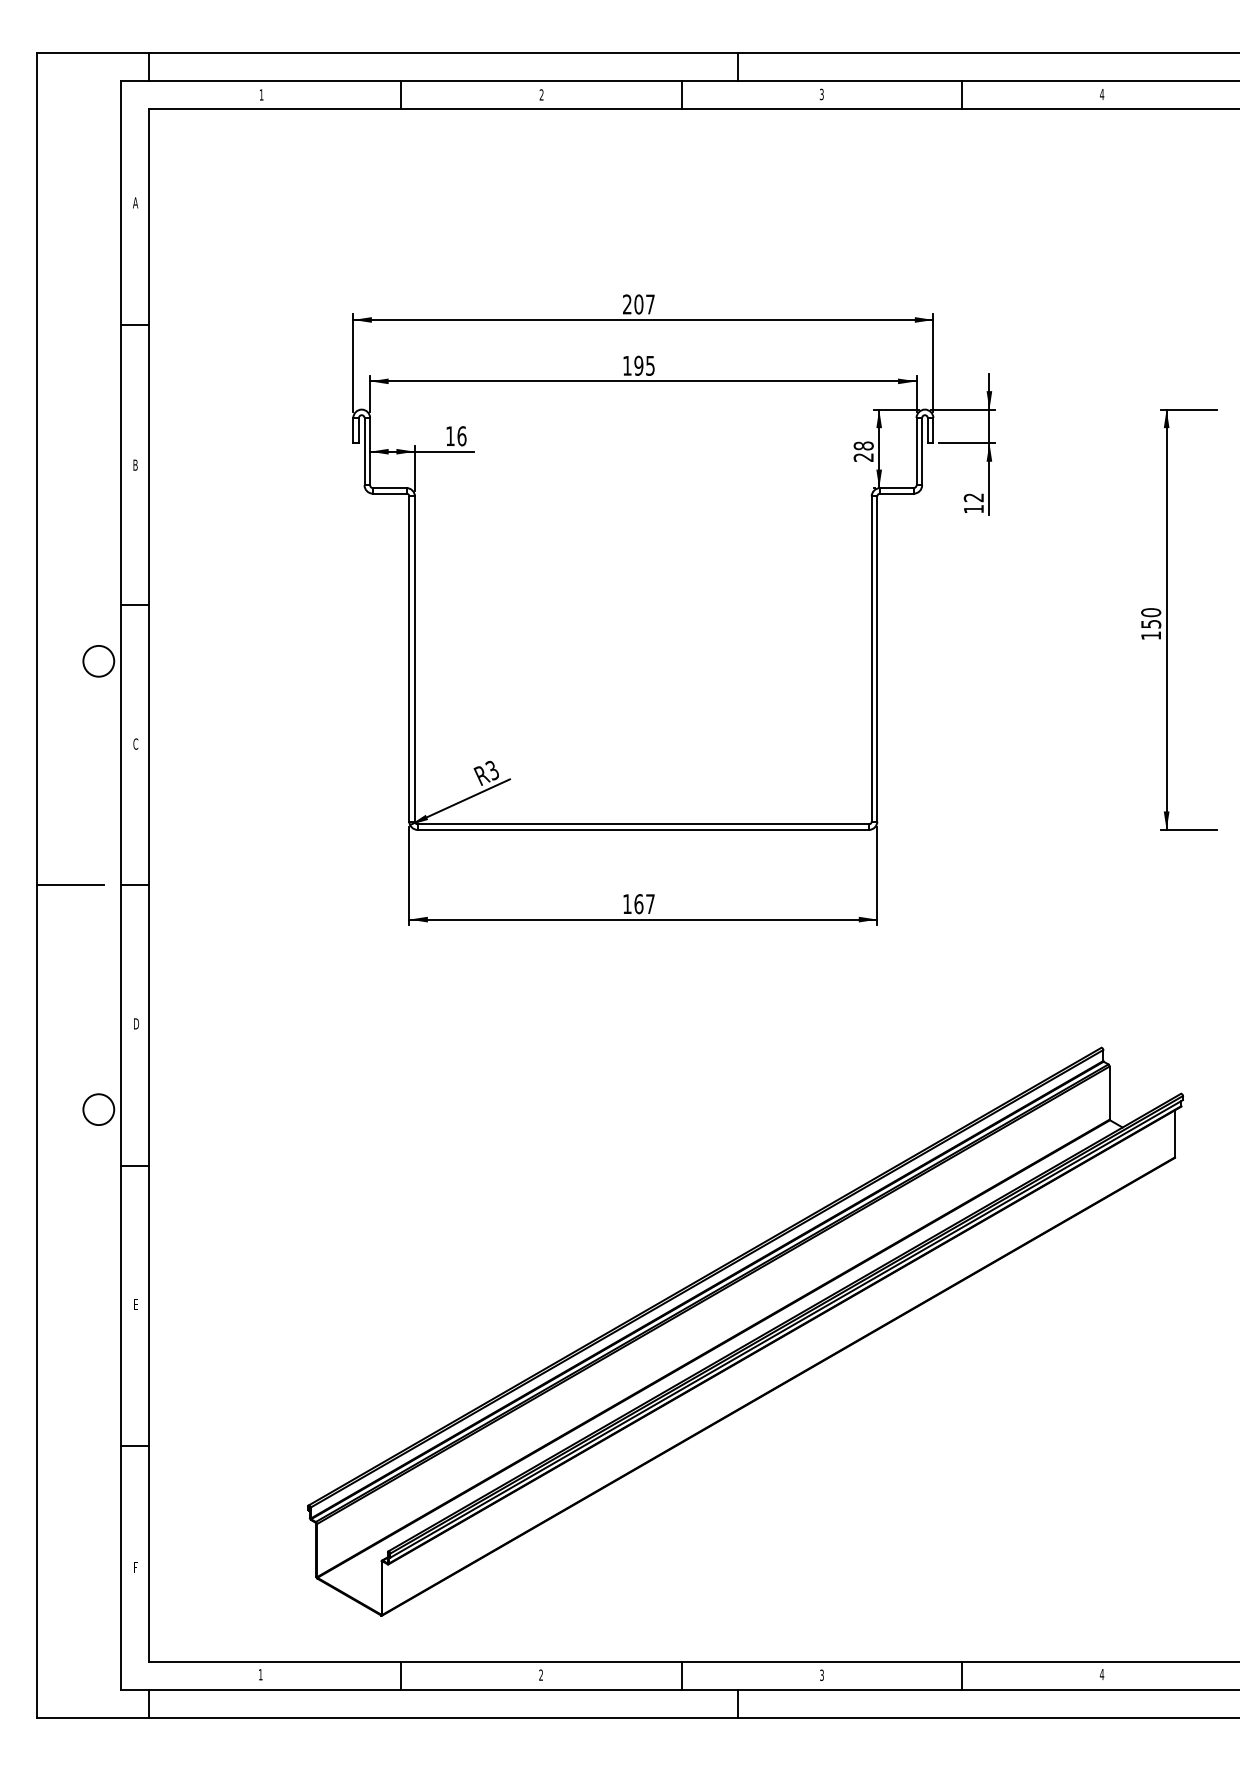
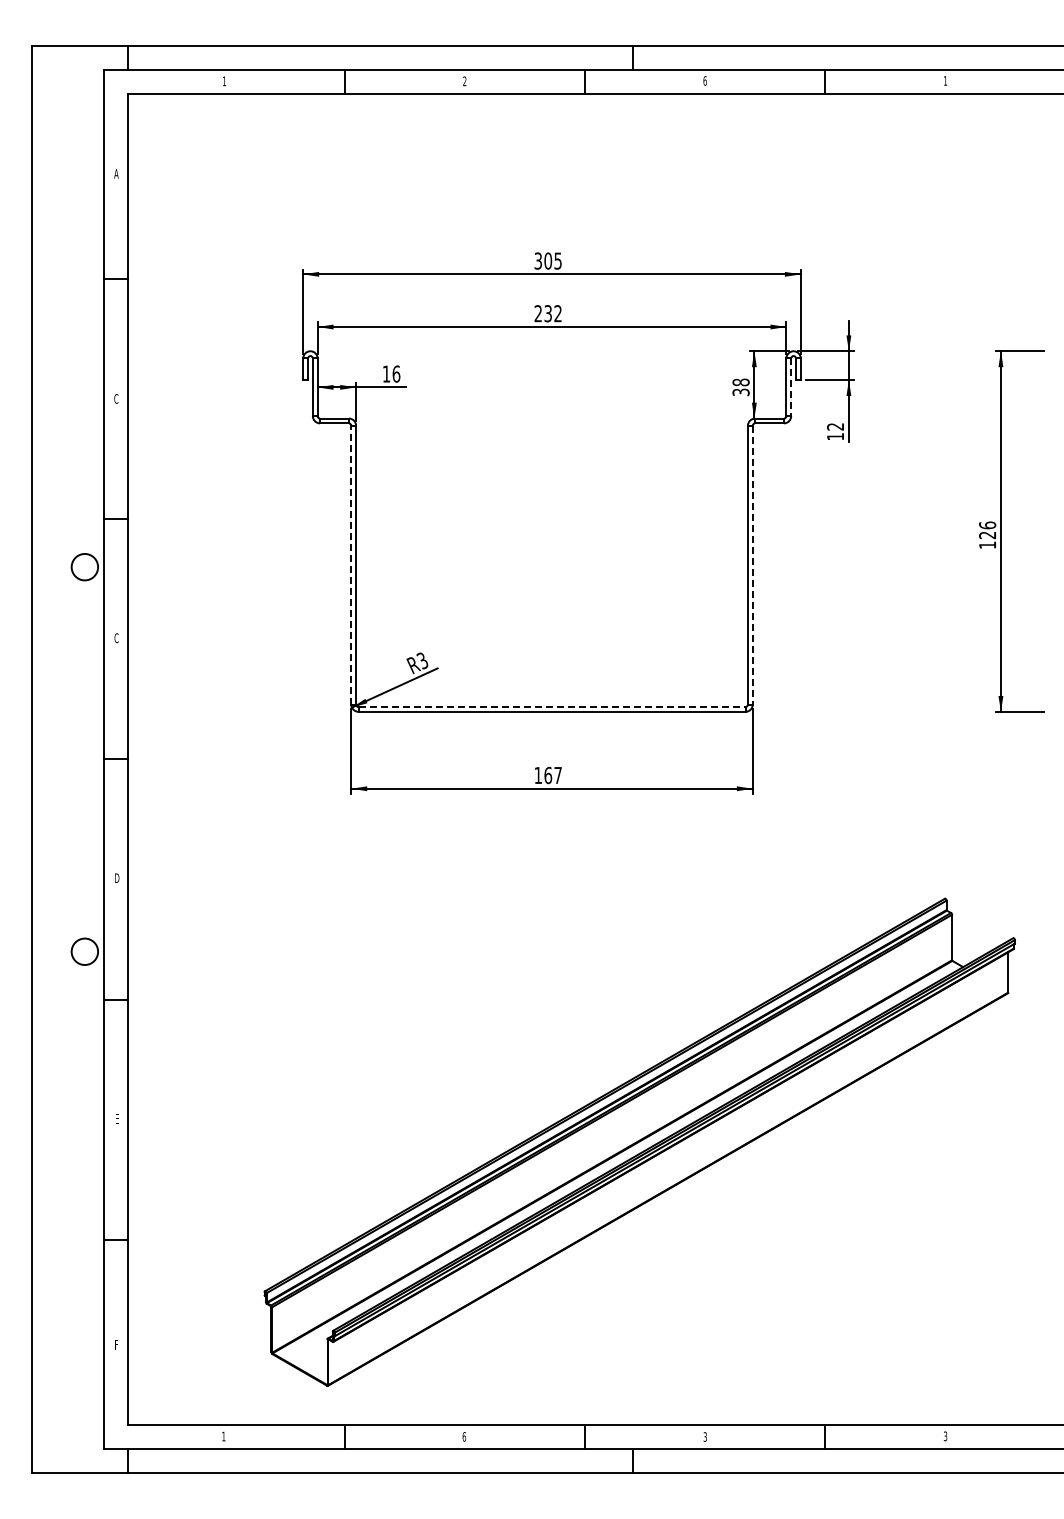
text: (821, 93) -> (704, 80), 3 -> 6
text: (1102, 93) -> (945, 80), 4 -> 1
text: (638, 303) -> (547, 260), 207 -> 305
text: (638, 365) -> (547, 313), 195 -> 232
line: (922, 451) -> (791, 387), solid -> dashed
text: (863, 457) -> (740, 392), 28 -> 38
text: (135, 464) -> (116, 398), B -> C
text: (1150, 617) -> (987, 529), 150 -> 126
line: (409, 658) -> (351, 564), solid -> dashed
line: (877, 659) -> (752, 565), solid -> dashed
line: (643, 824) -> (552, 707), solid -> dashed
line: (70, 885) -> (60, 759), removed
text: (541, 1674) -> (464, 1436), 2 -> 6
text: (1102, 1674) -> (945, 1436), 4 -> 3

